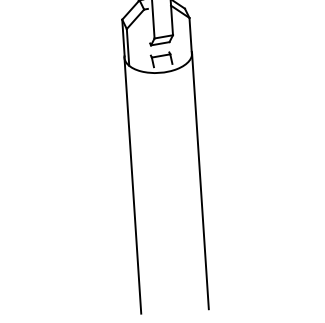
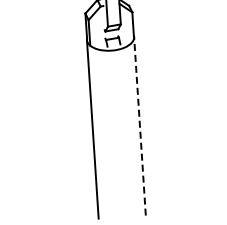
line: (199, 180) -> (139, 125), solid -> dashed

